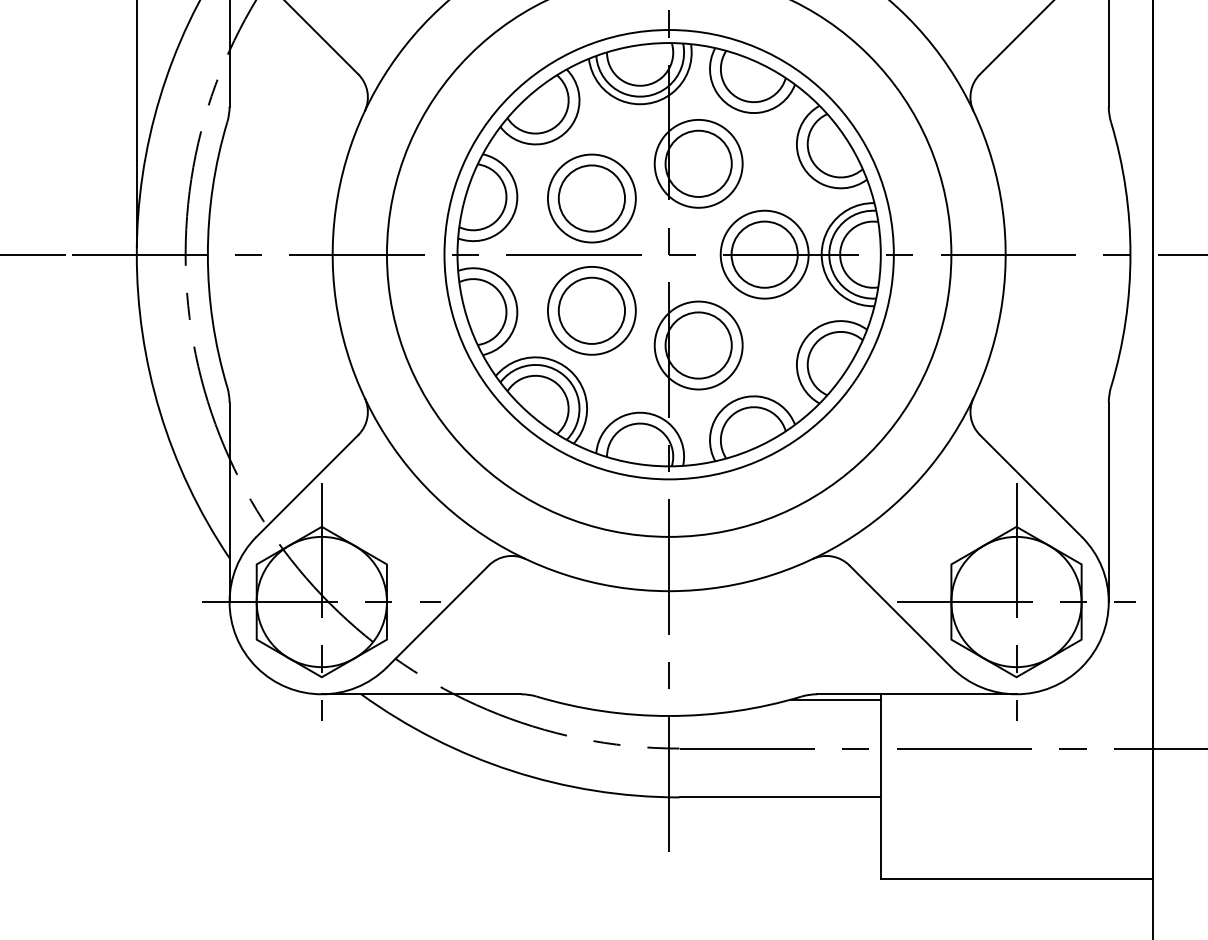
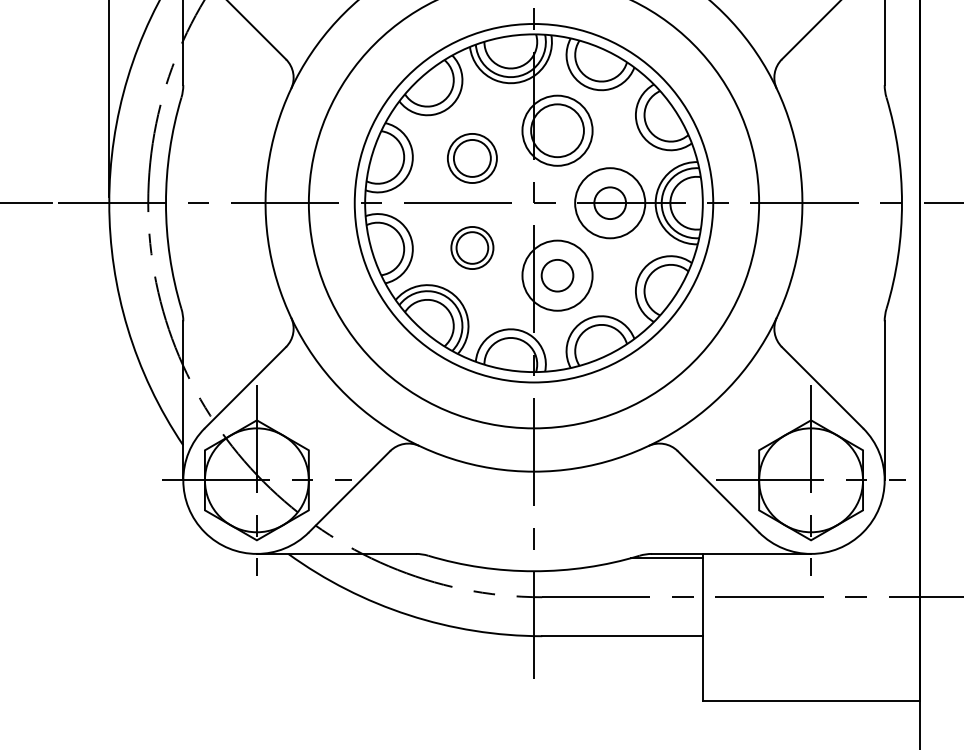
part: (592, 198) -> (472, 158), size x0.7
circle: (763, 253) -> (609, 202), size x0.6
part: (592, 310) -> (472, 247), size x0.6
circle: (698, 345) -> (557, 275), size x0.6

